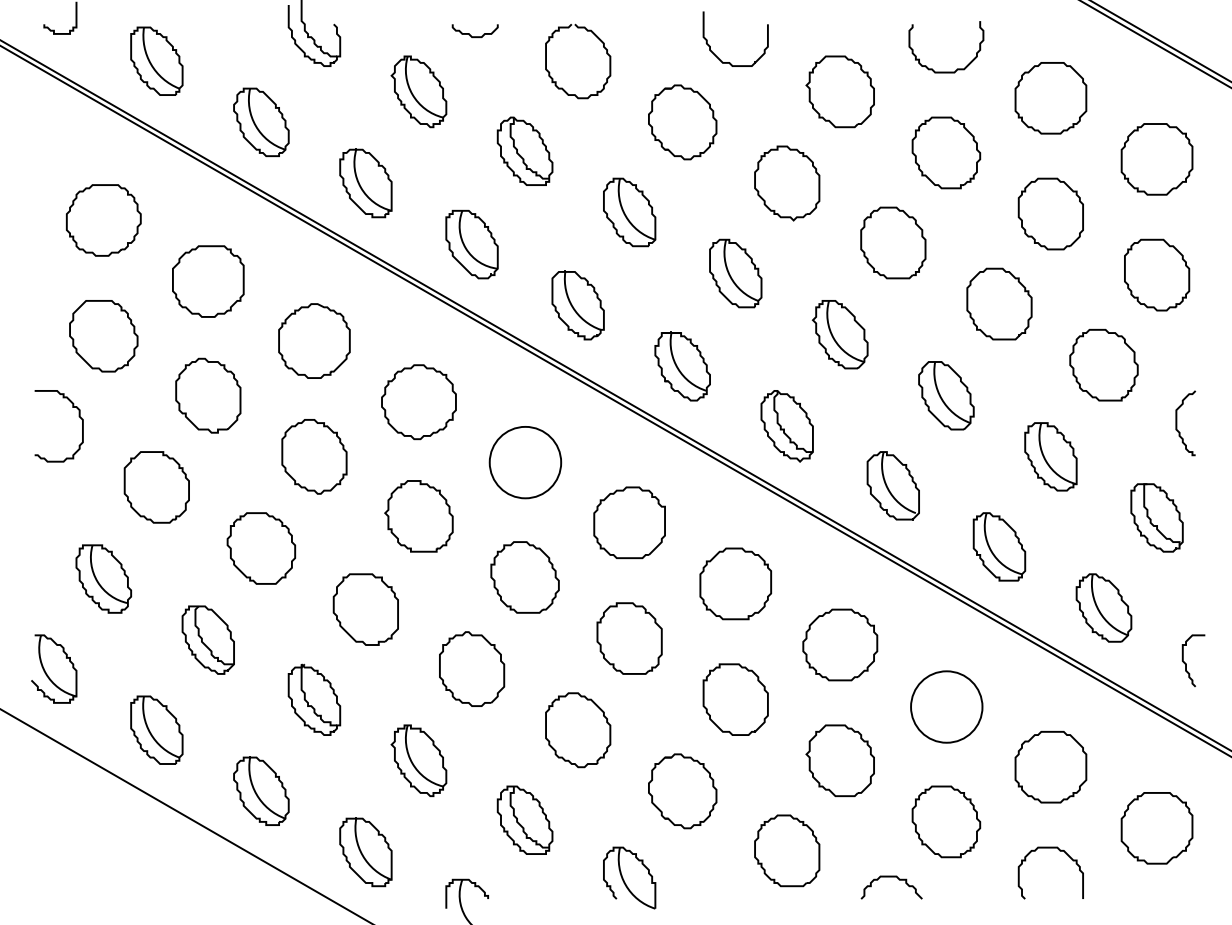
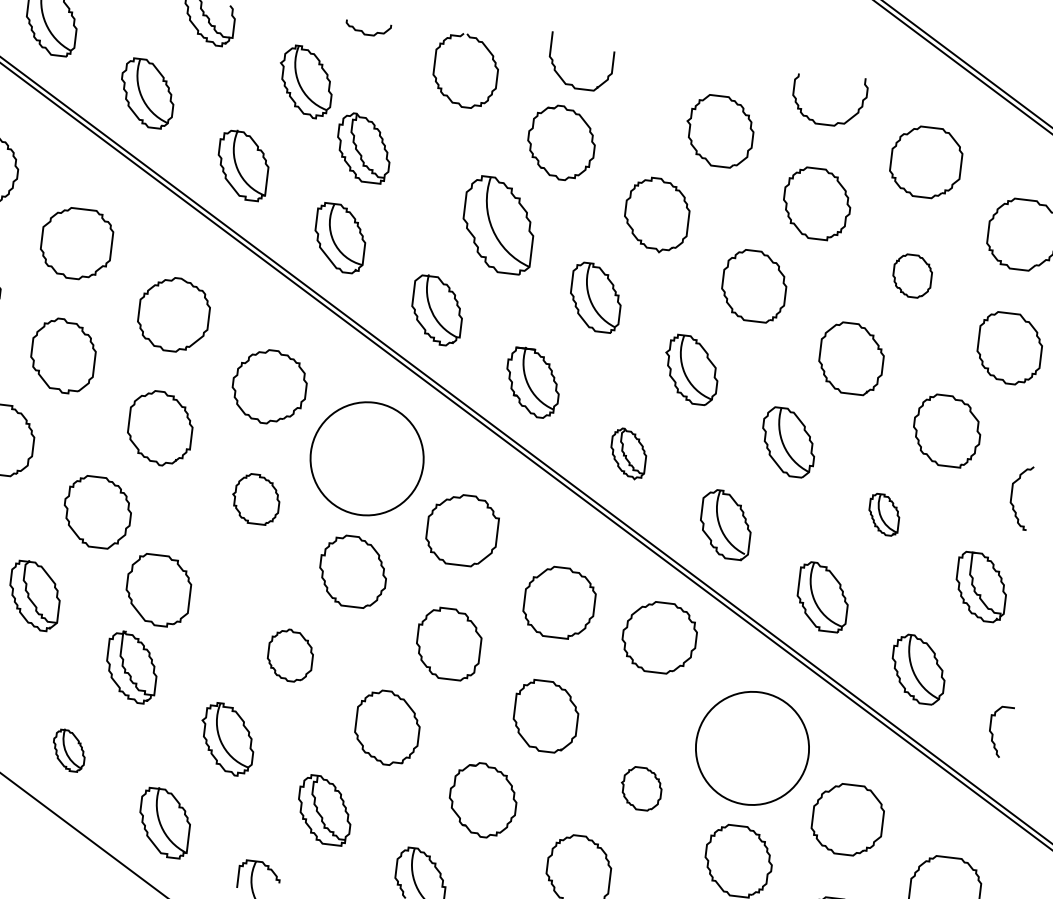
part: (730, 62) -> (573, 84), moved
part: (524, 150) -> (363, 147), moved
part: (629, 212) -> (498, 225), size x1.4
part: (1050, 213) -> (912, 275), size x0.6
part: (786, 426) -> (627, 453), size x0.7
part: (1050, 456) -> (883, 514), size x0.6
circle: (525, 462) -> (367, 458), size x1.6
part: (418, 516) -> (255, 499), size x0.7
part: (365, 609) -> (158, 590), moved
part: (840, 644) -> (659, 637), moved
part: (472, 668) -> (290, 654), size x0.7
circle: (946, 706) -> (752, 747), size x1.6
part: (839, 760) -> (640, 788), size x0.6
part: (261, 790) -> (69, 750), size x0.6

